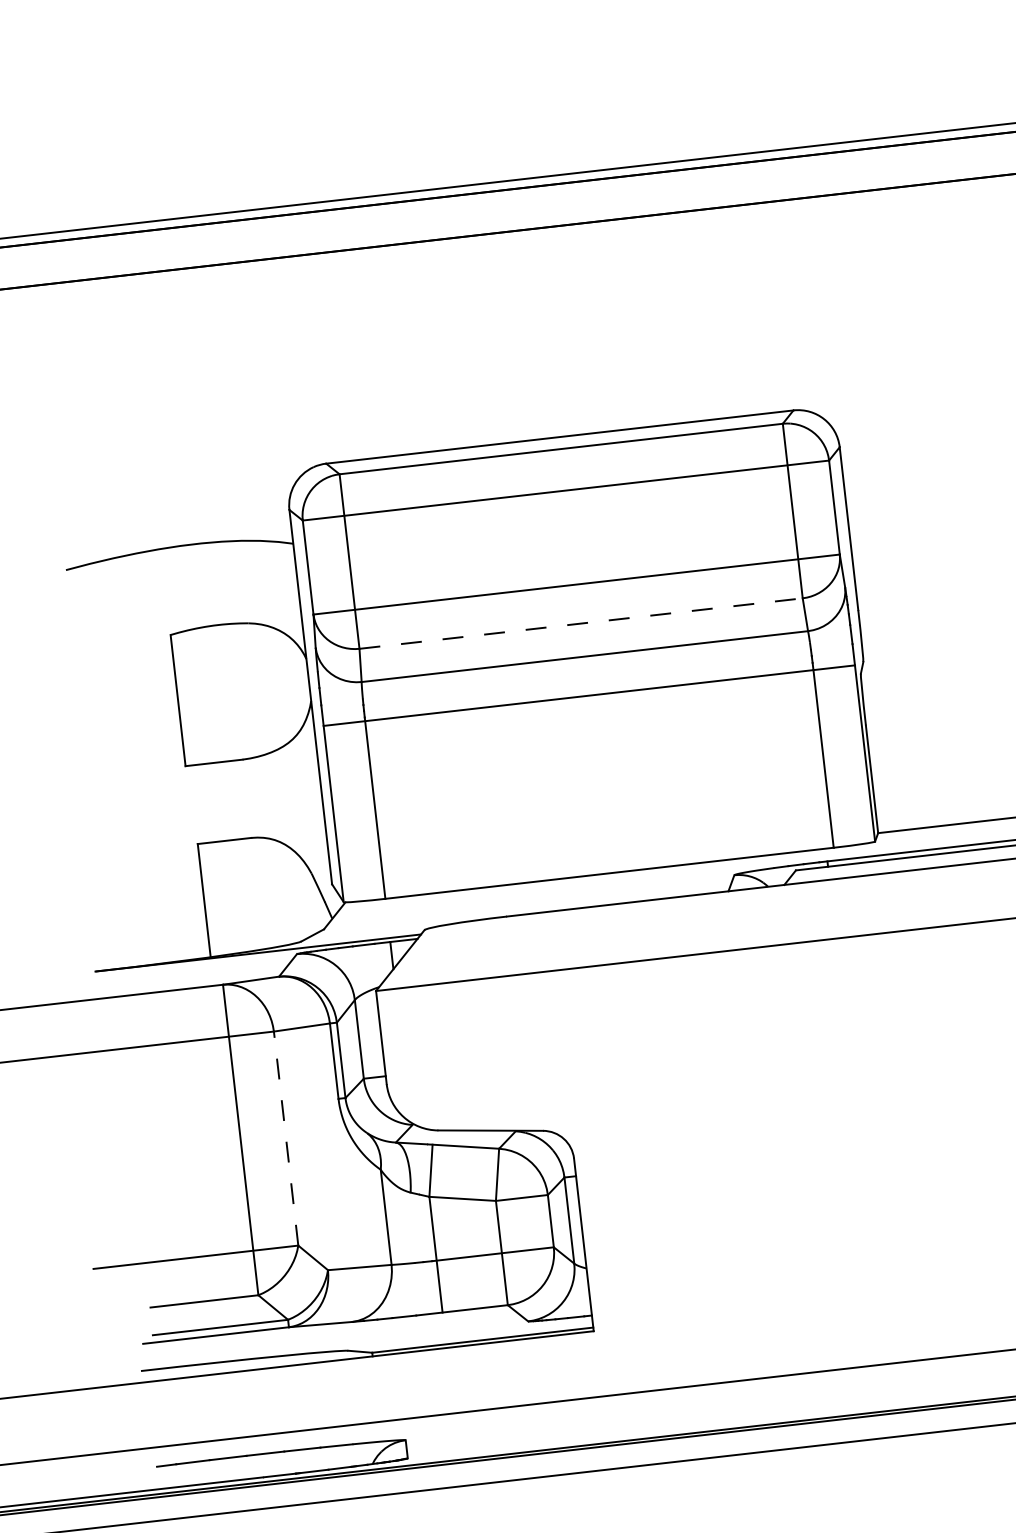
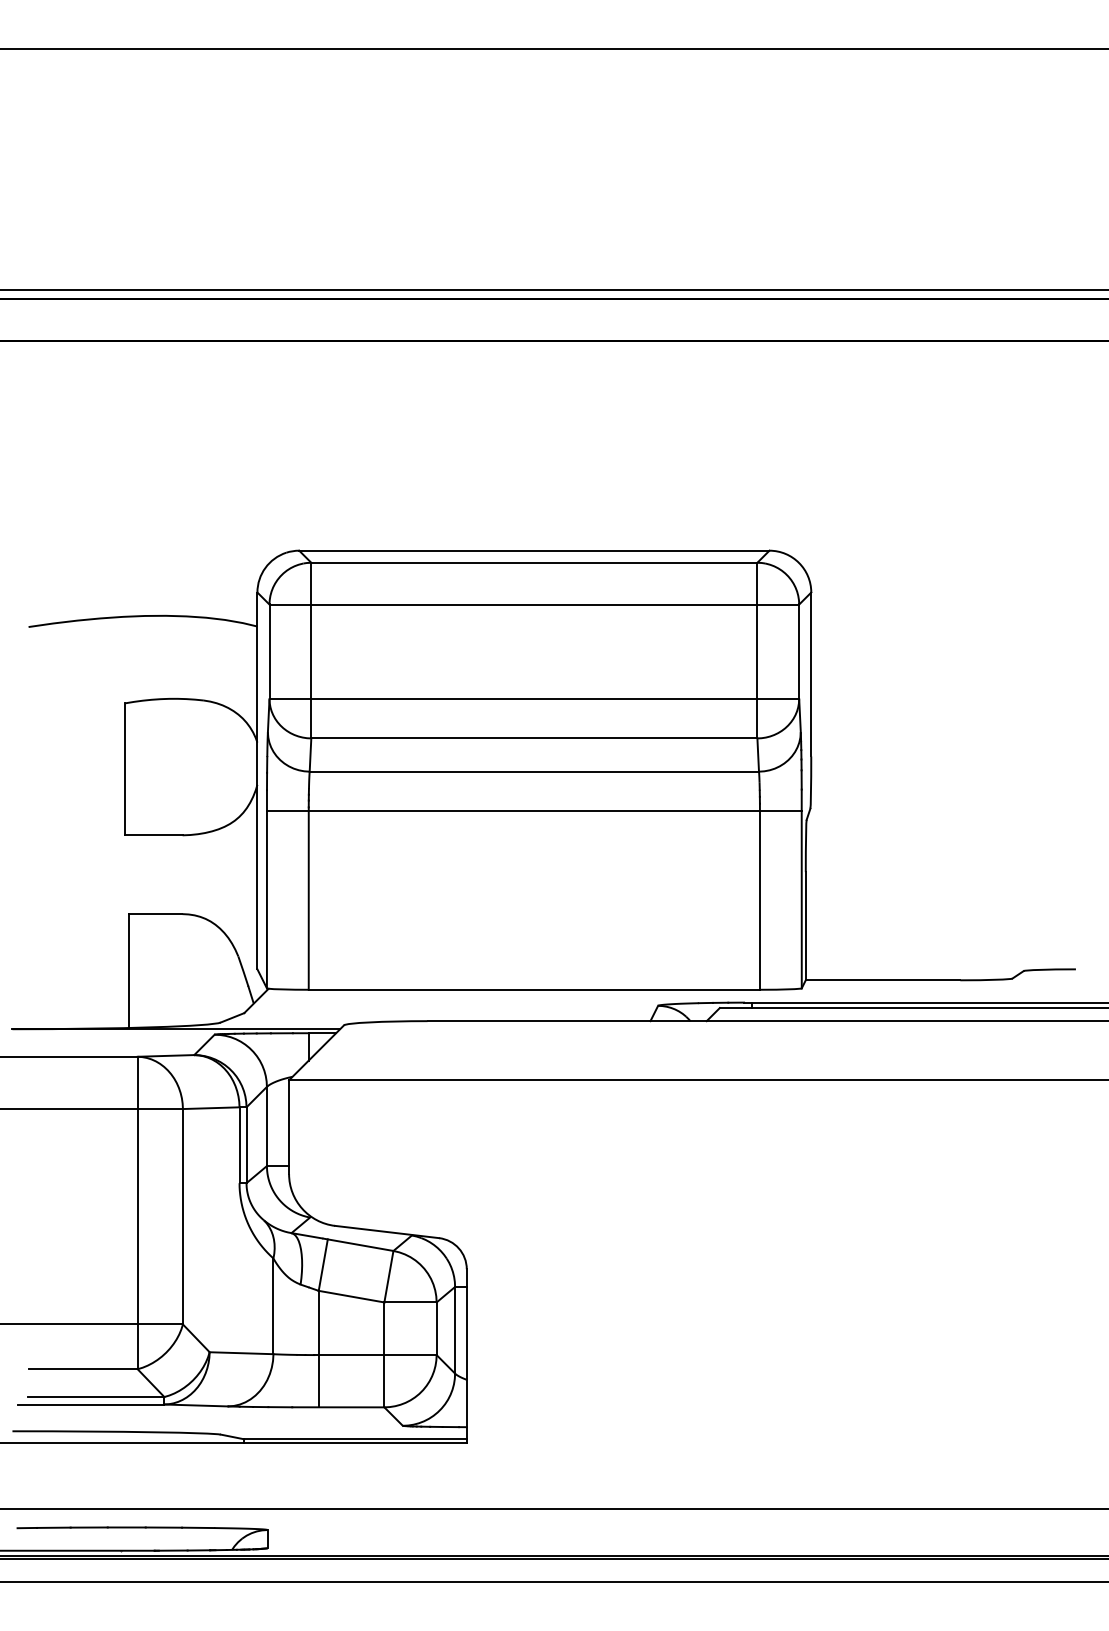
line: (581, 623) -> (534, 738), dashed -> solid
line: (285, 1138) -> (182, 1216), dashed -> solid

